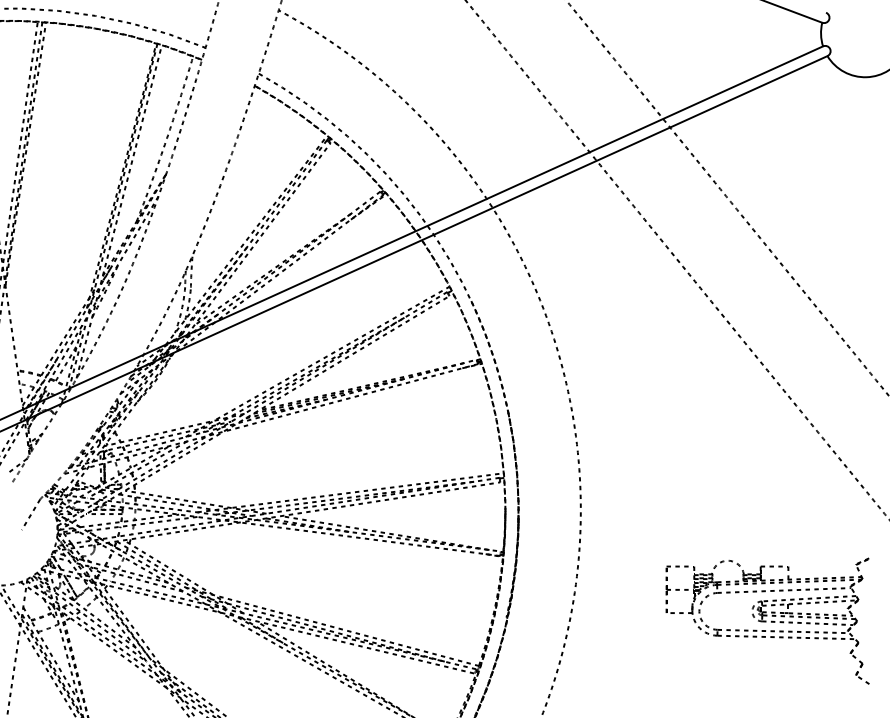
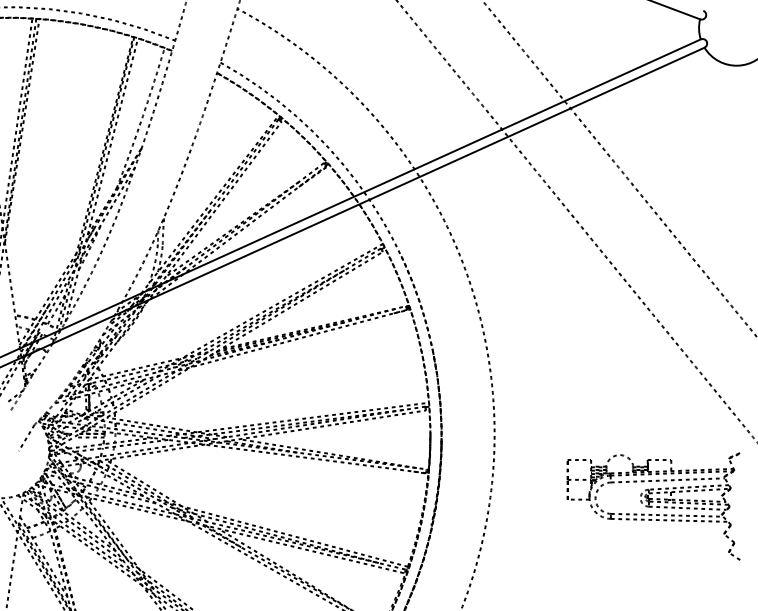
part: (767, 620) -> (653, 505), moved

